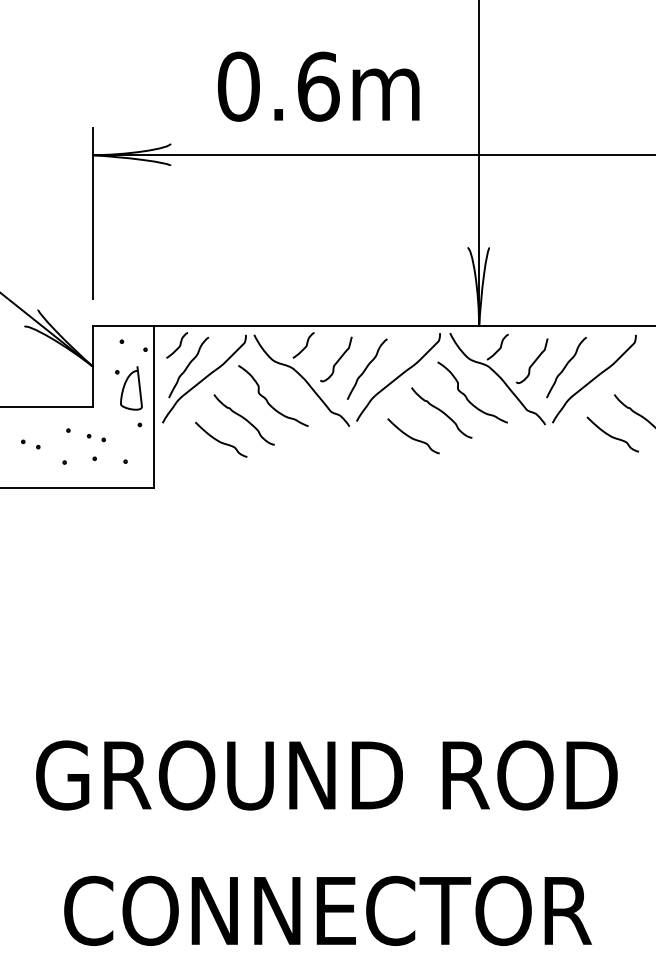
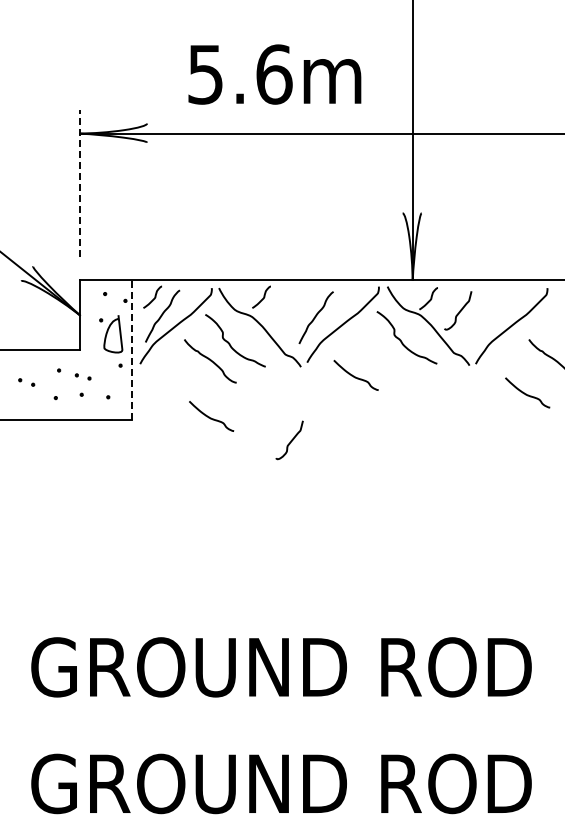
text: (238, 86) -> (205, 74), 0.6m -> 5.6m
line: (93, 213) -> (80, 183), solid -> dashed
curve: (337, 359) -> (290, 440), moved
curve: (566, 366) -> (487, 315), removed
line: (153, 407) -> (132, 350), solid -> dashed
curve: (441, 413) -> (380, 355), removed
curve: (611, 435) -> (526, 393), moved
curve: (221, 441) -> (211, 417), moved
text: (326, 910) -> (281, 783), CONNECTOR -> GROUND ROD

